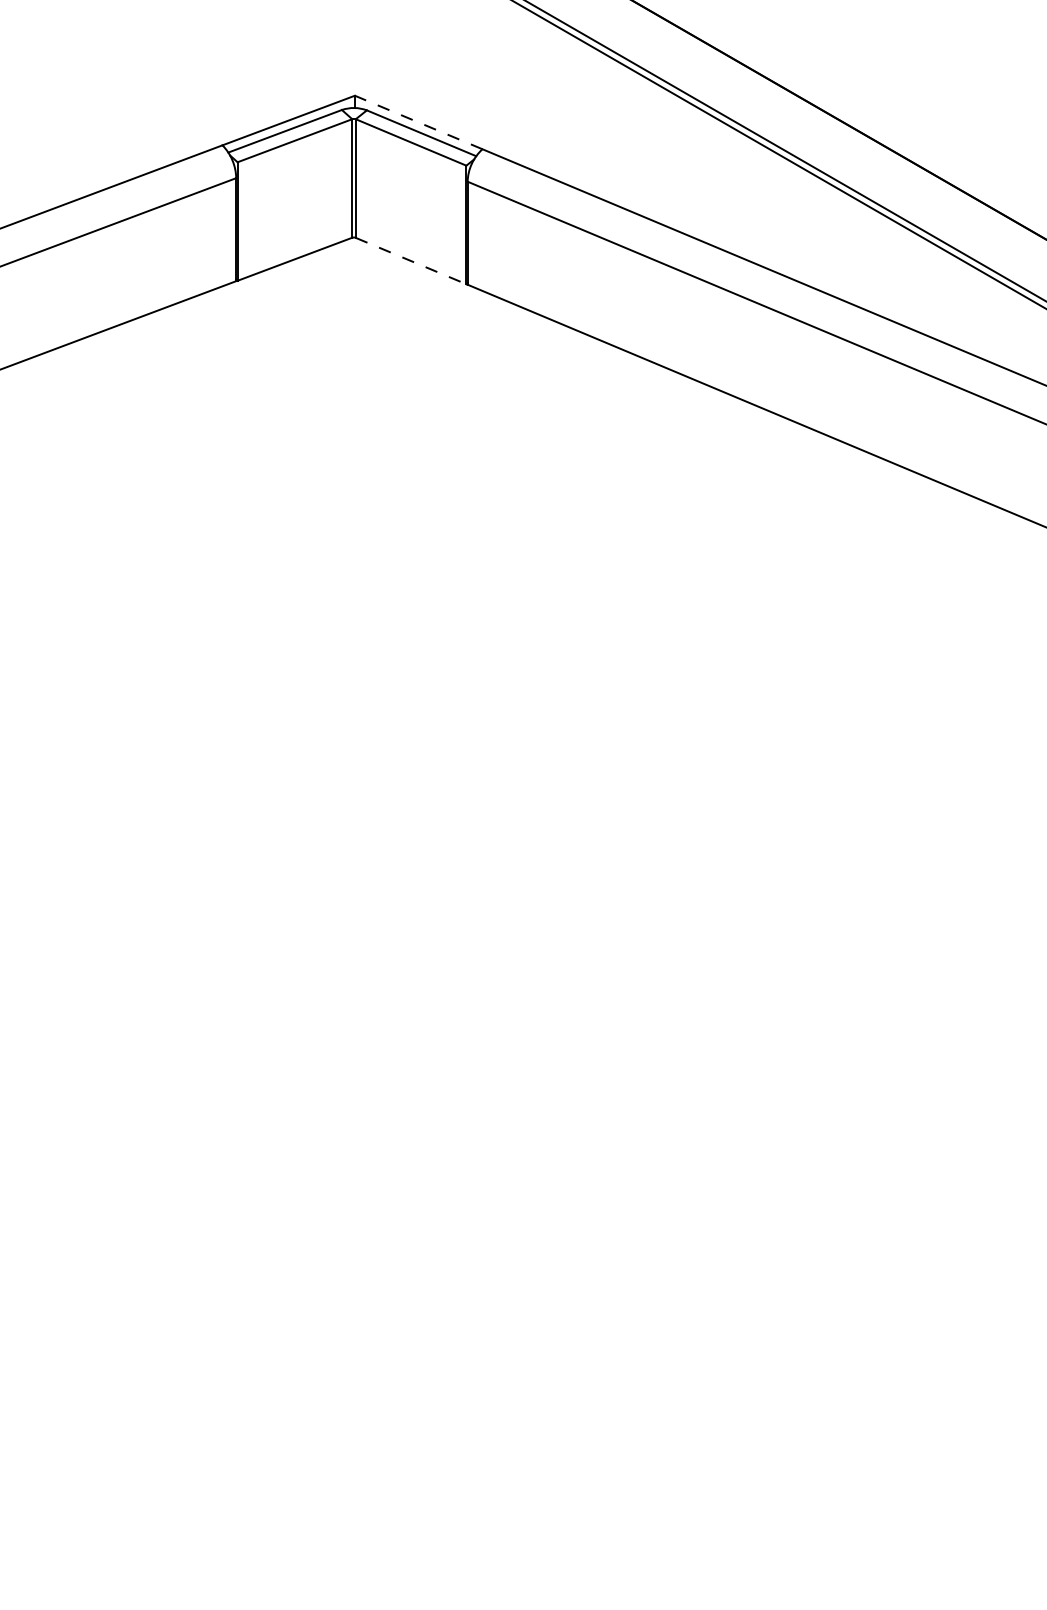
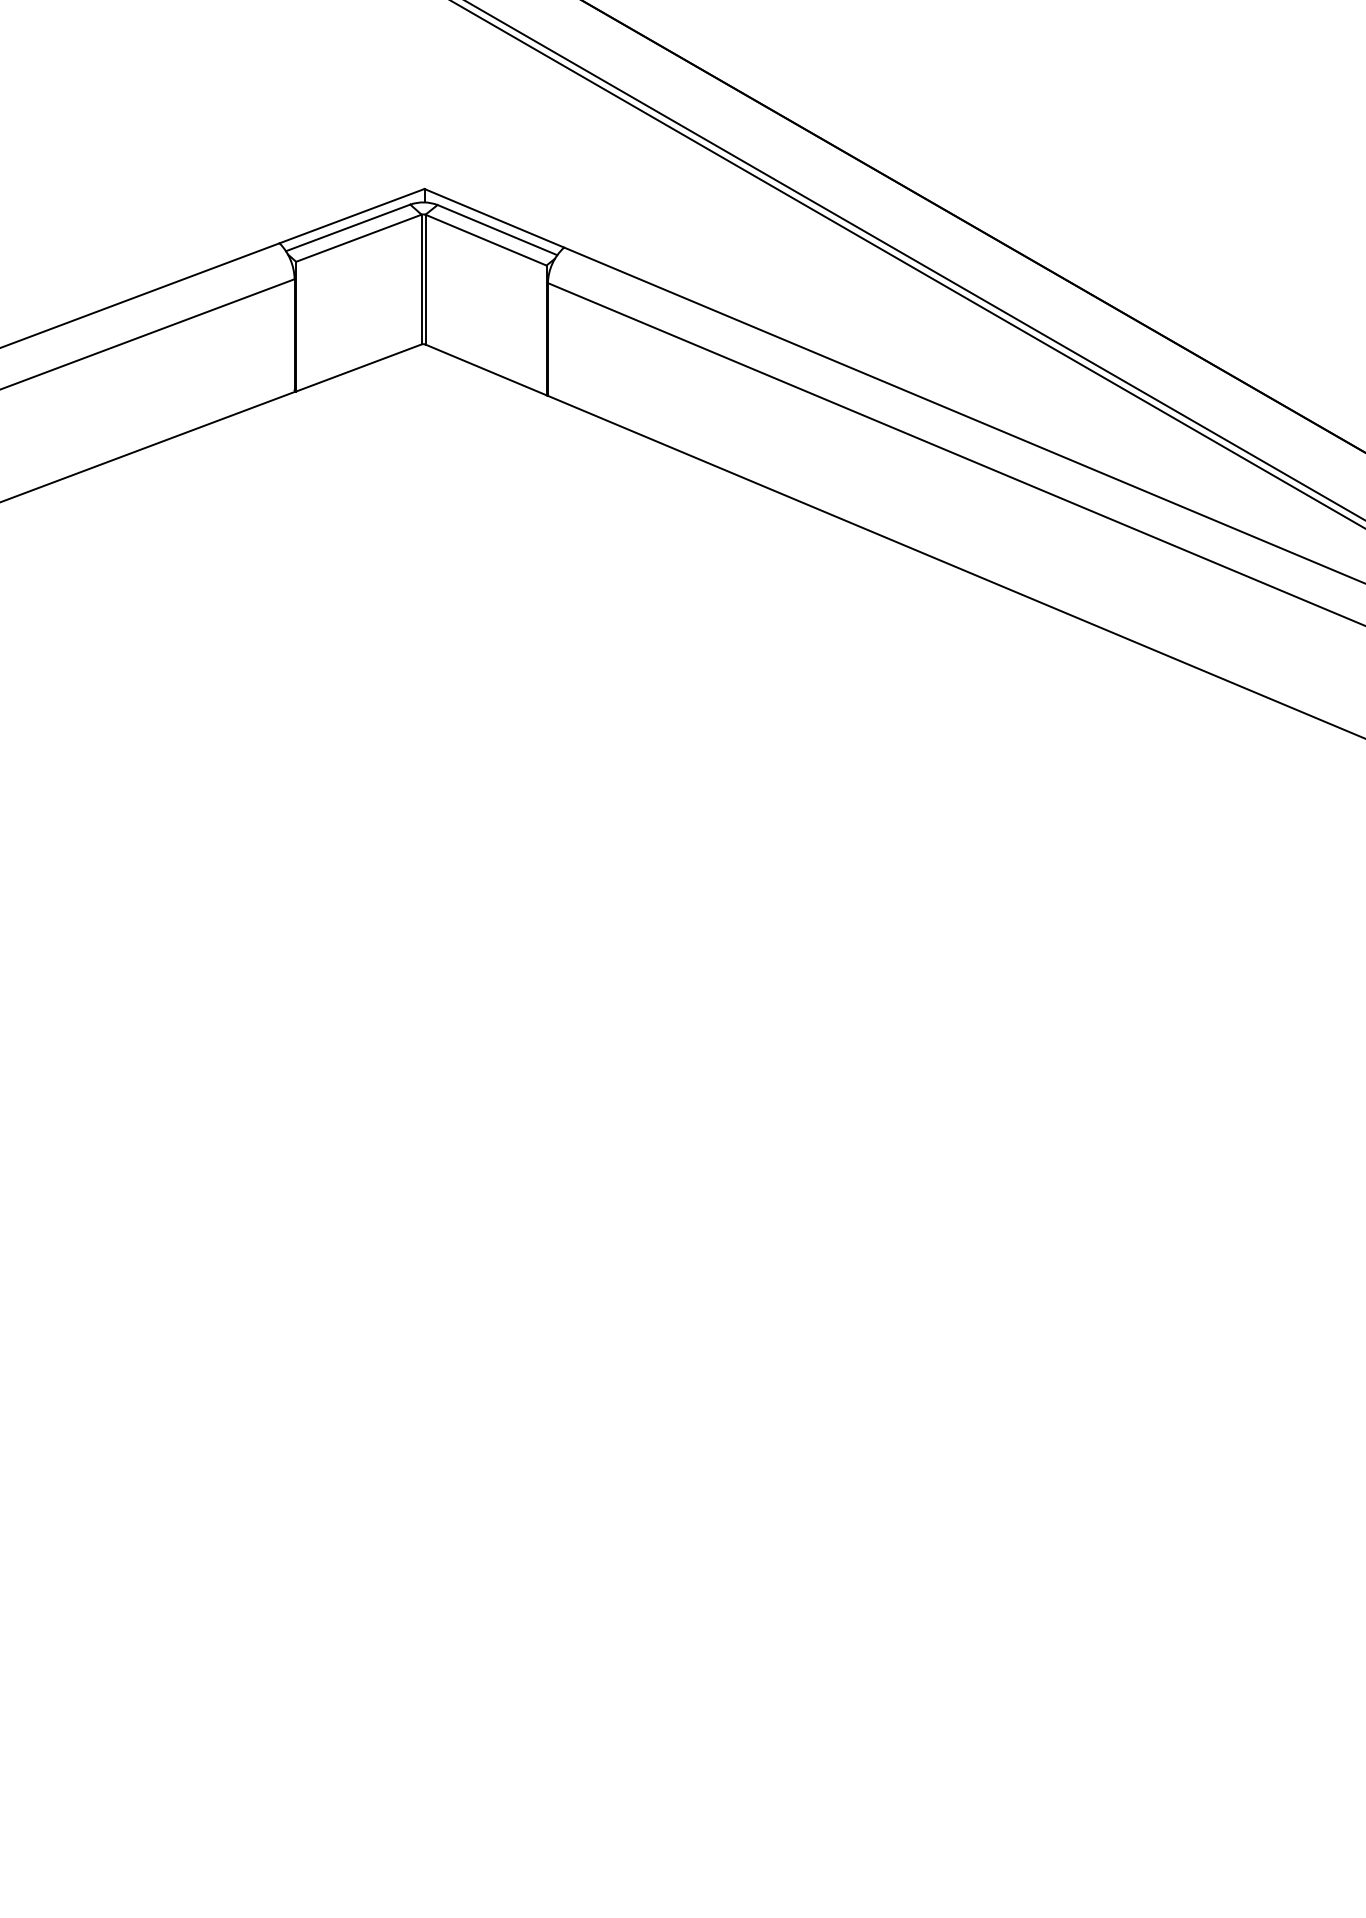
line: (418, 122) -> (494, 218), dashed -> solid
line: (411, 260) -> (486, 369), dashed -> solid

